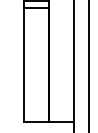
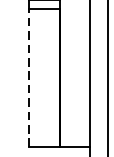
line: (24, 64) -> (29, 77), solid -> dashed

